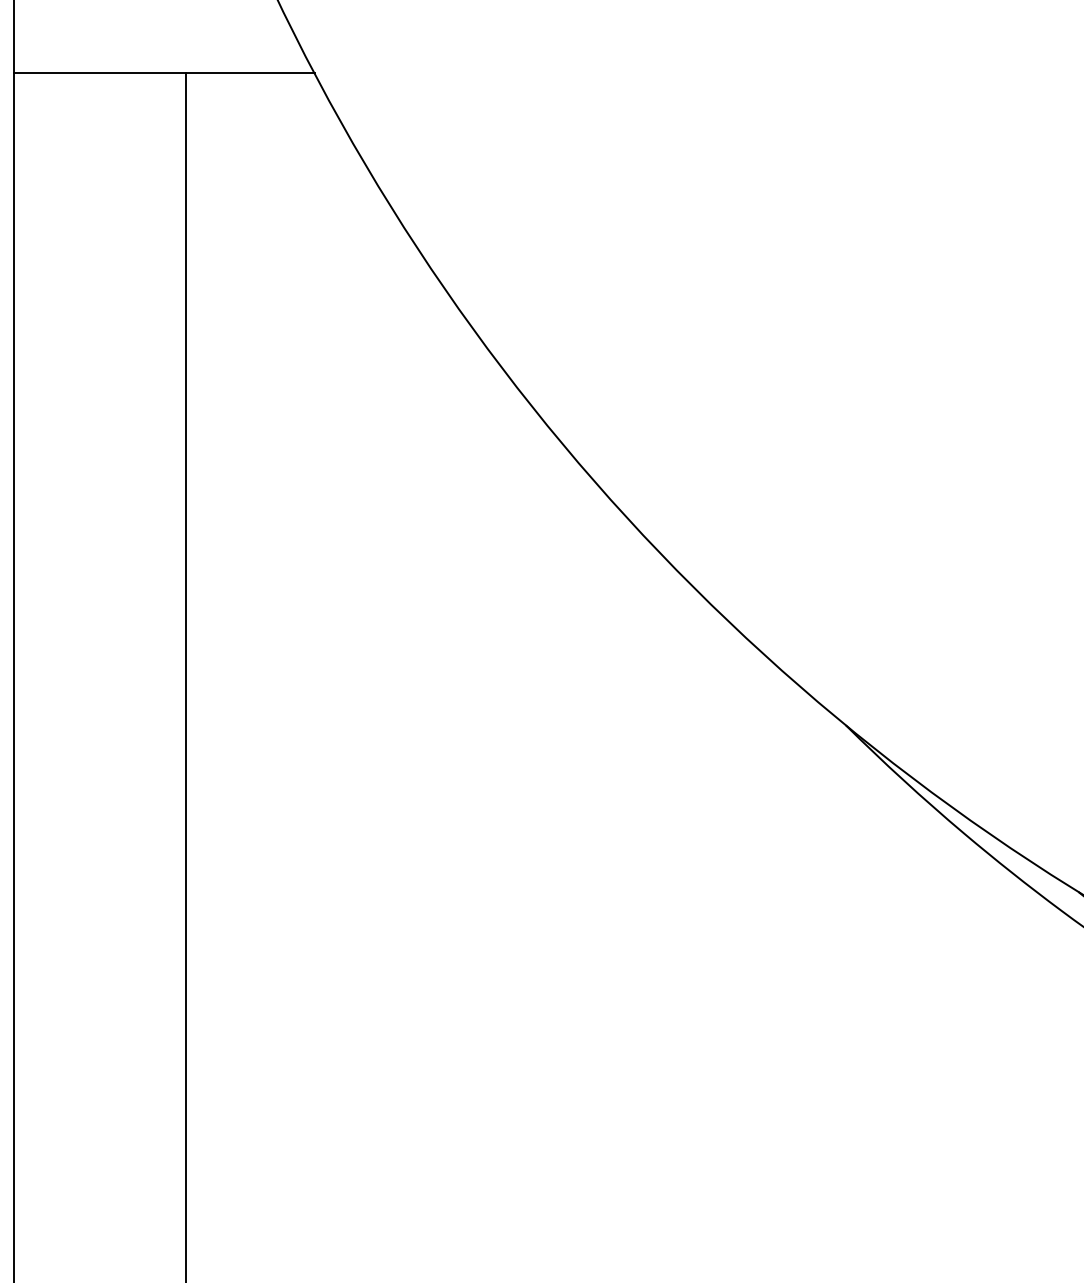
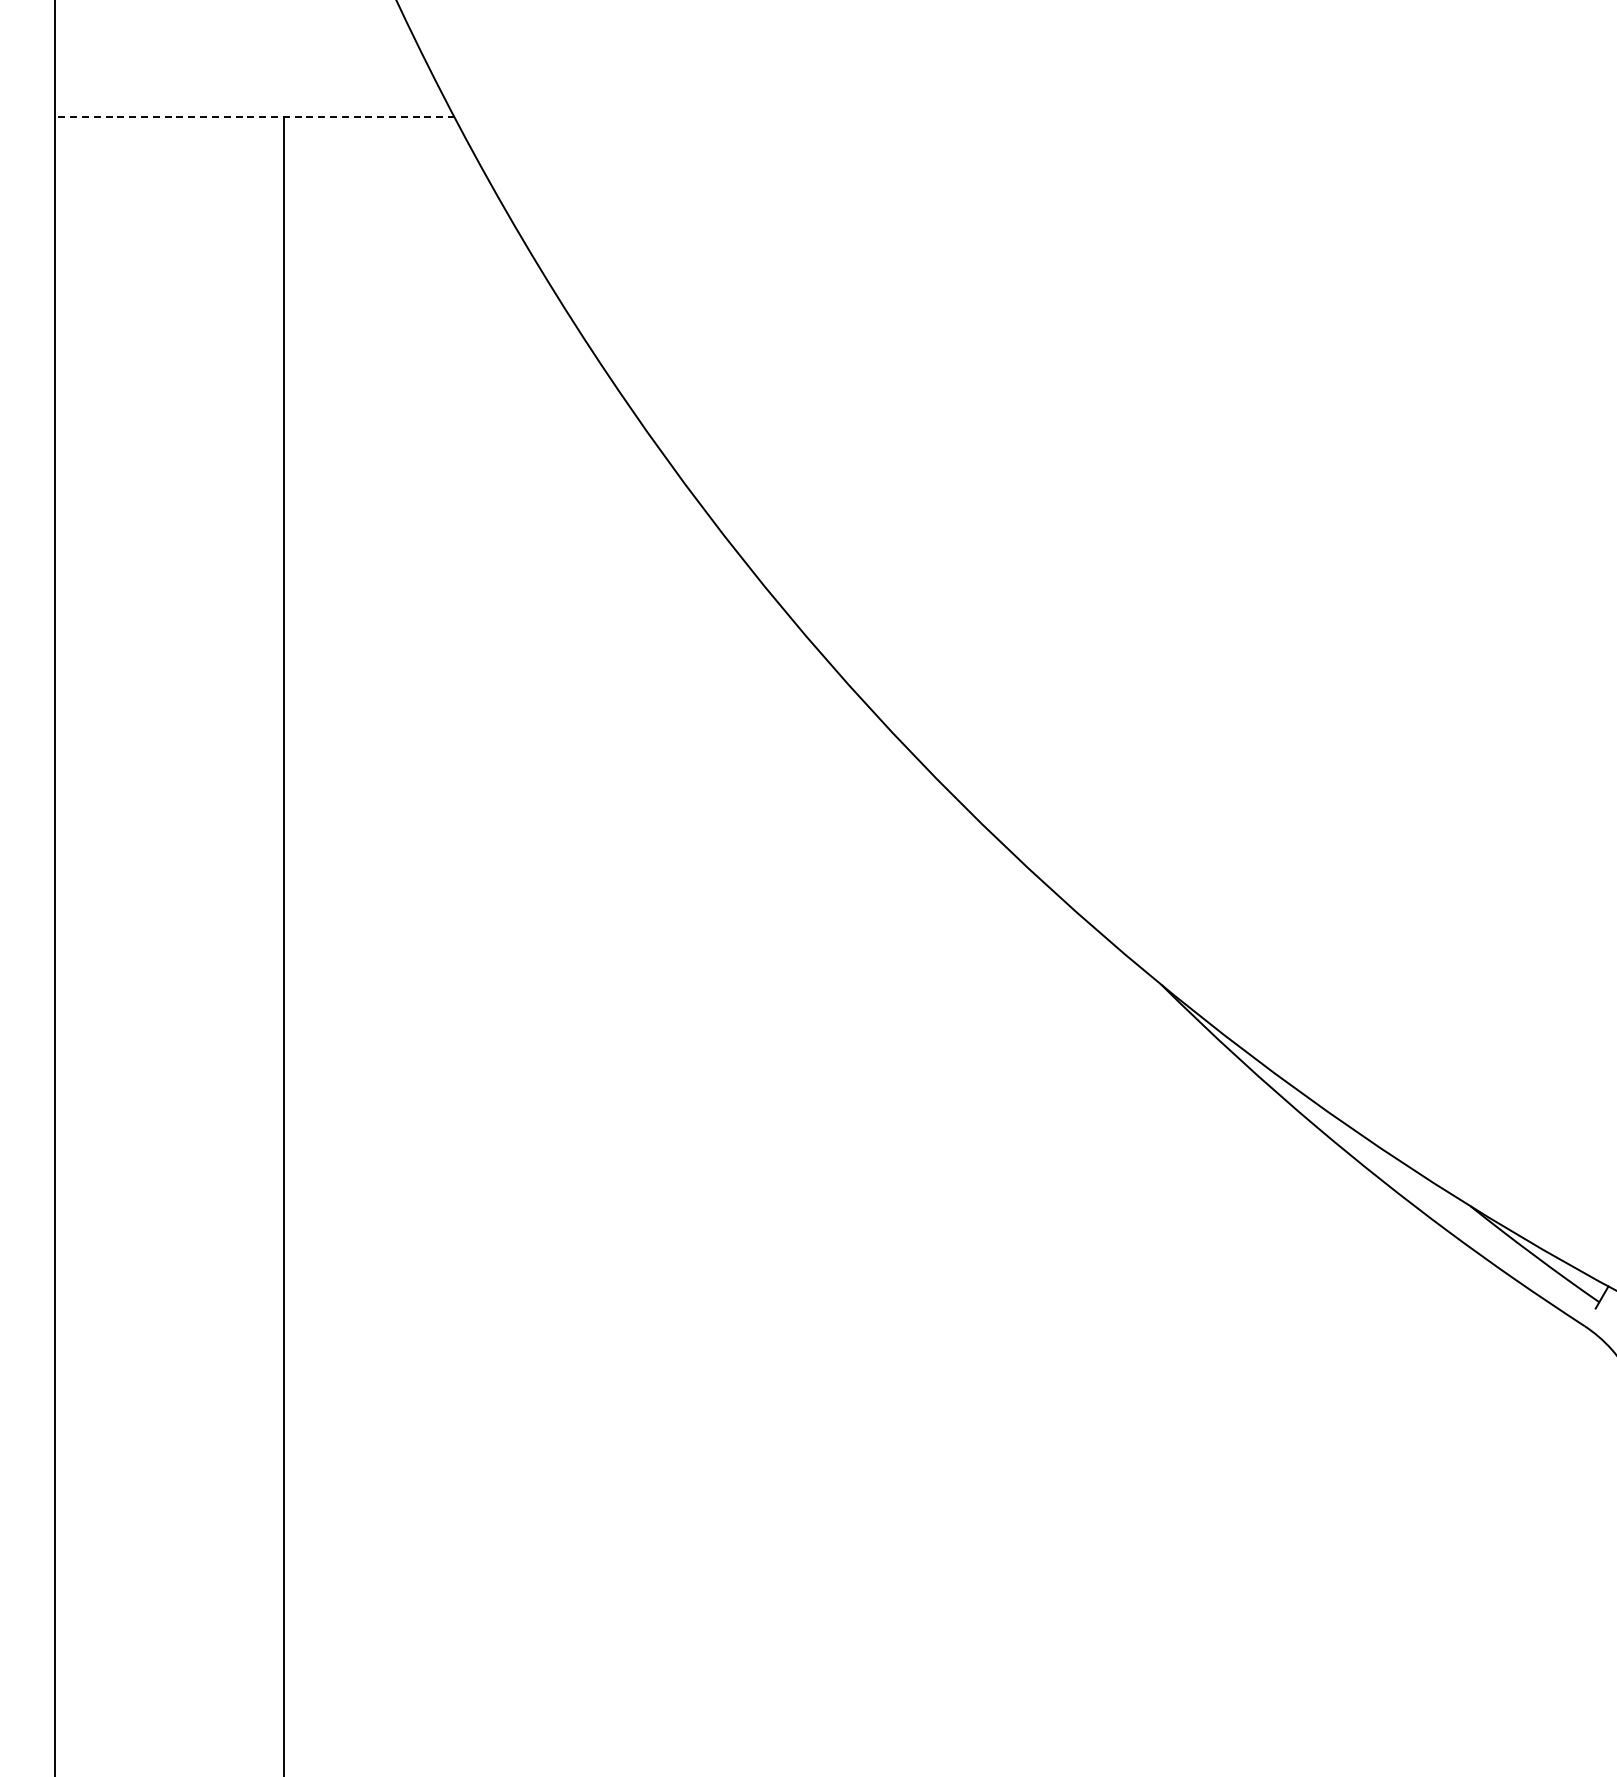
line: (163, 72) -> (254, 117), solid -> dashed

